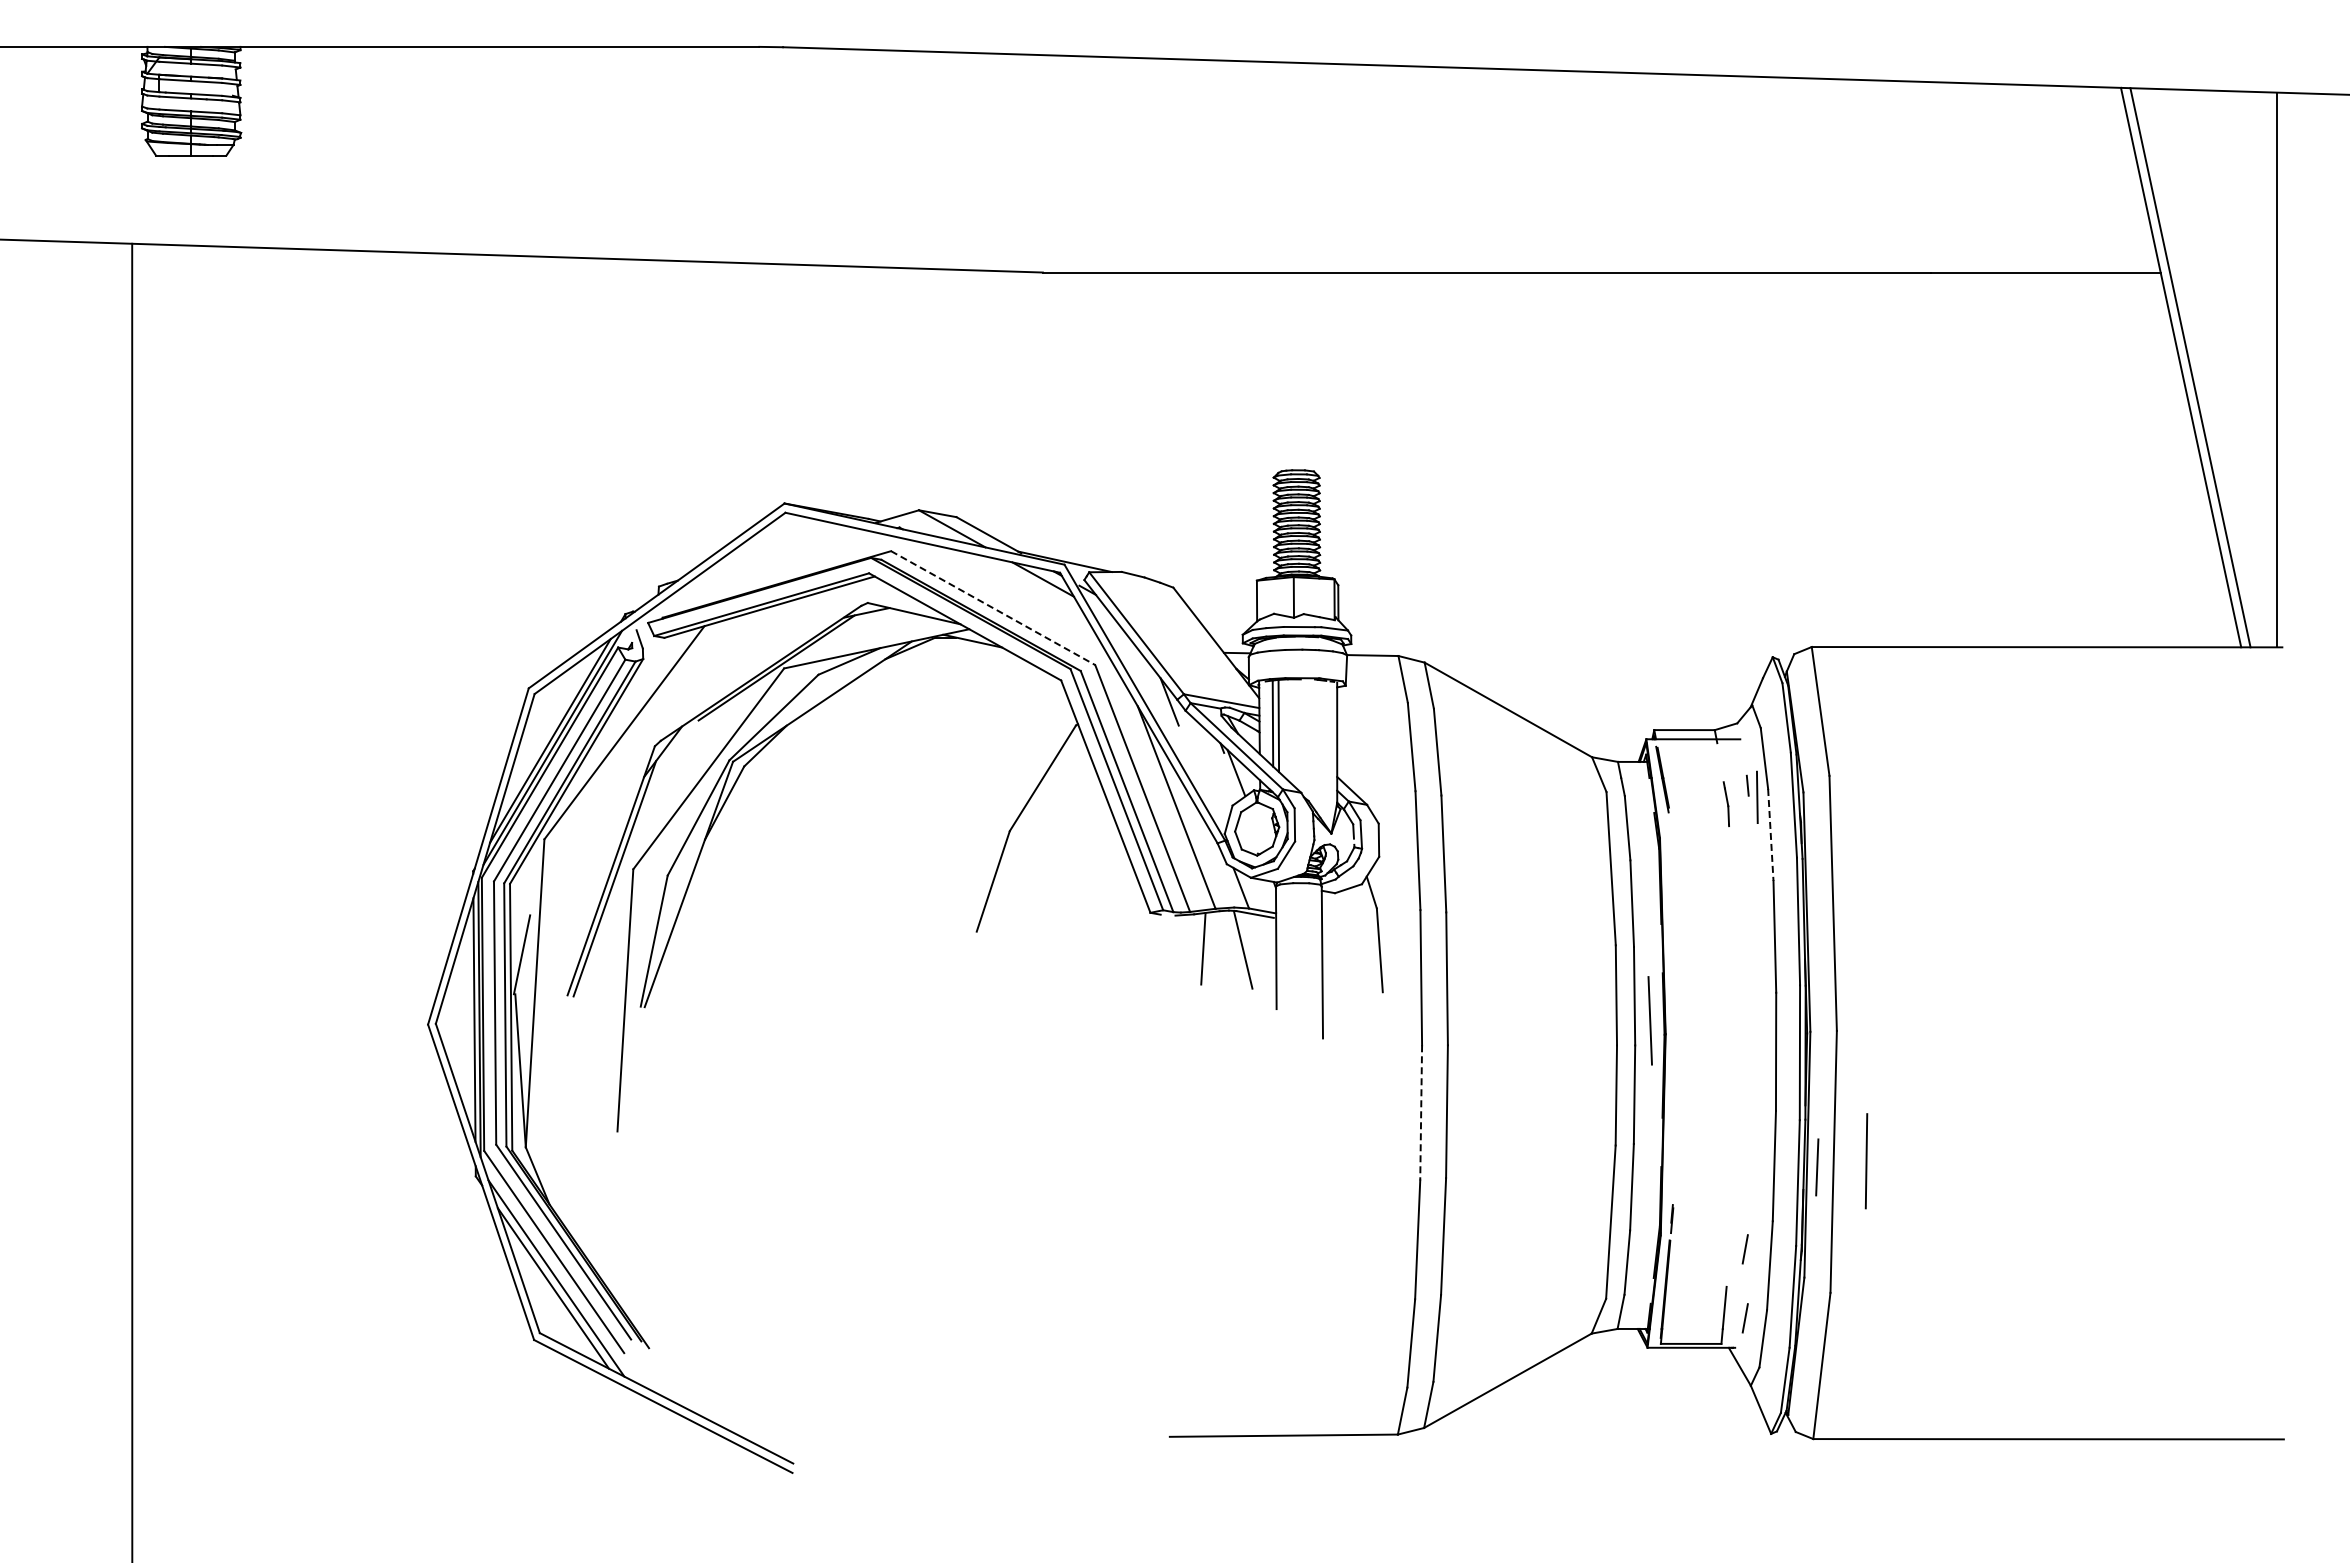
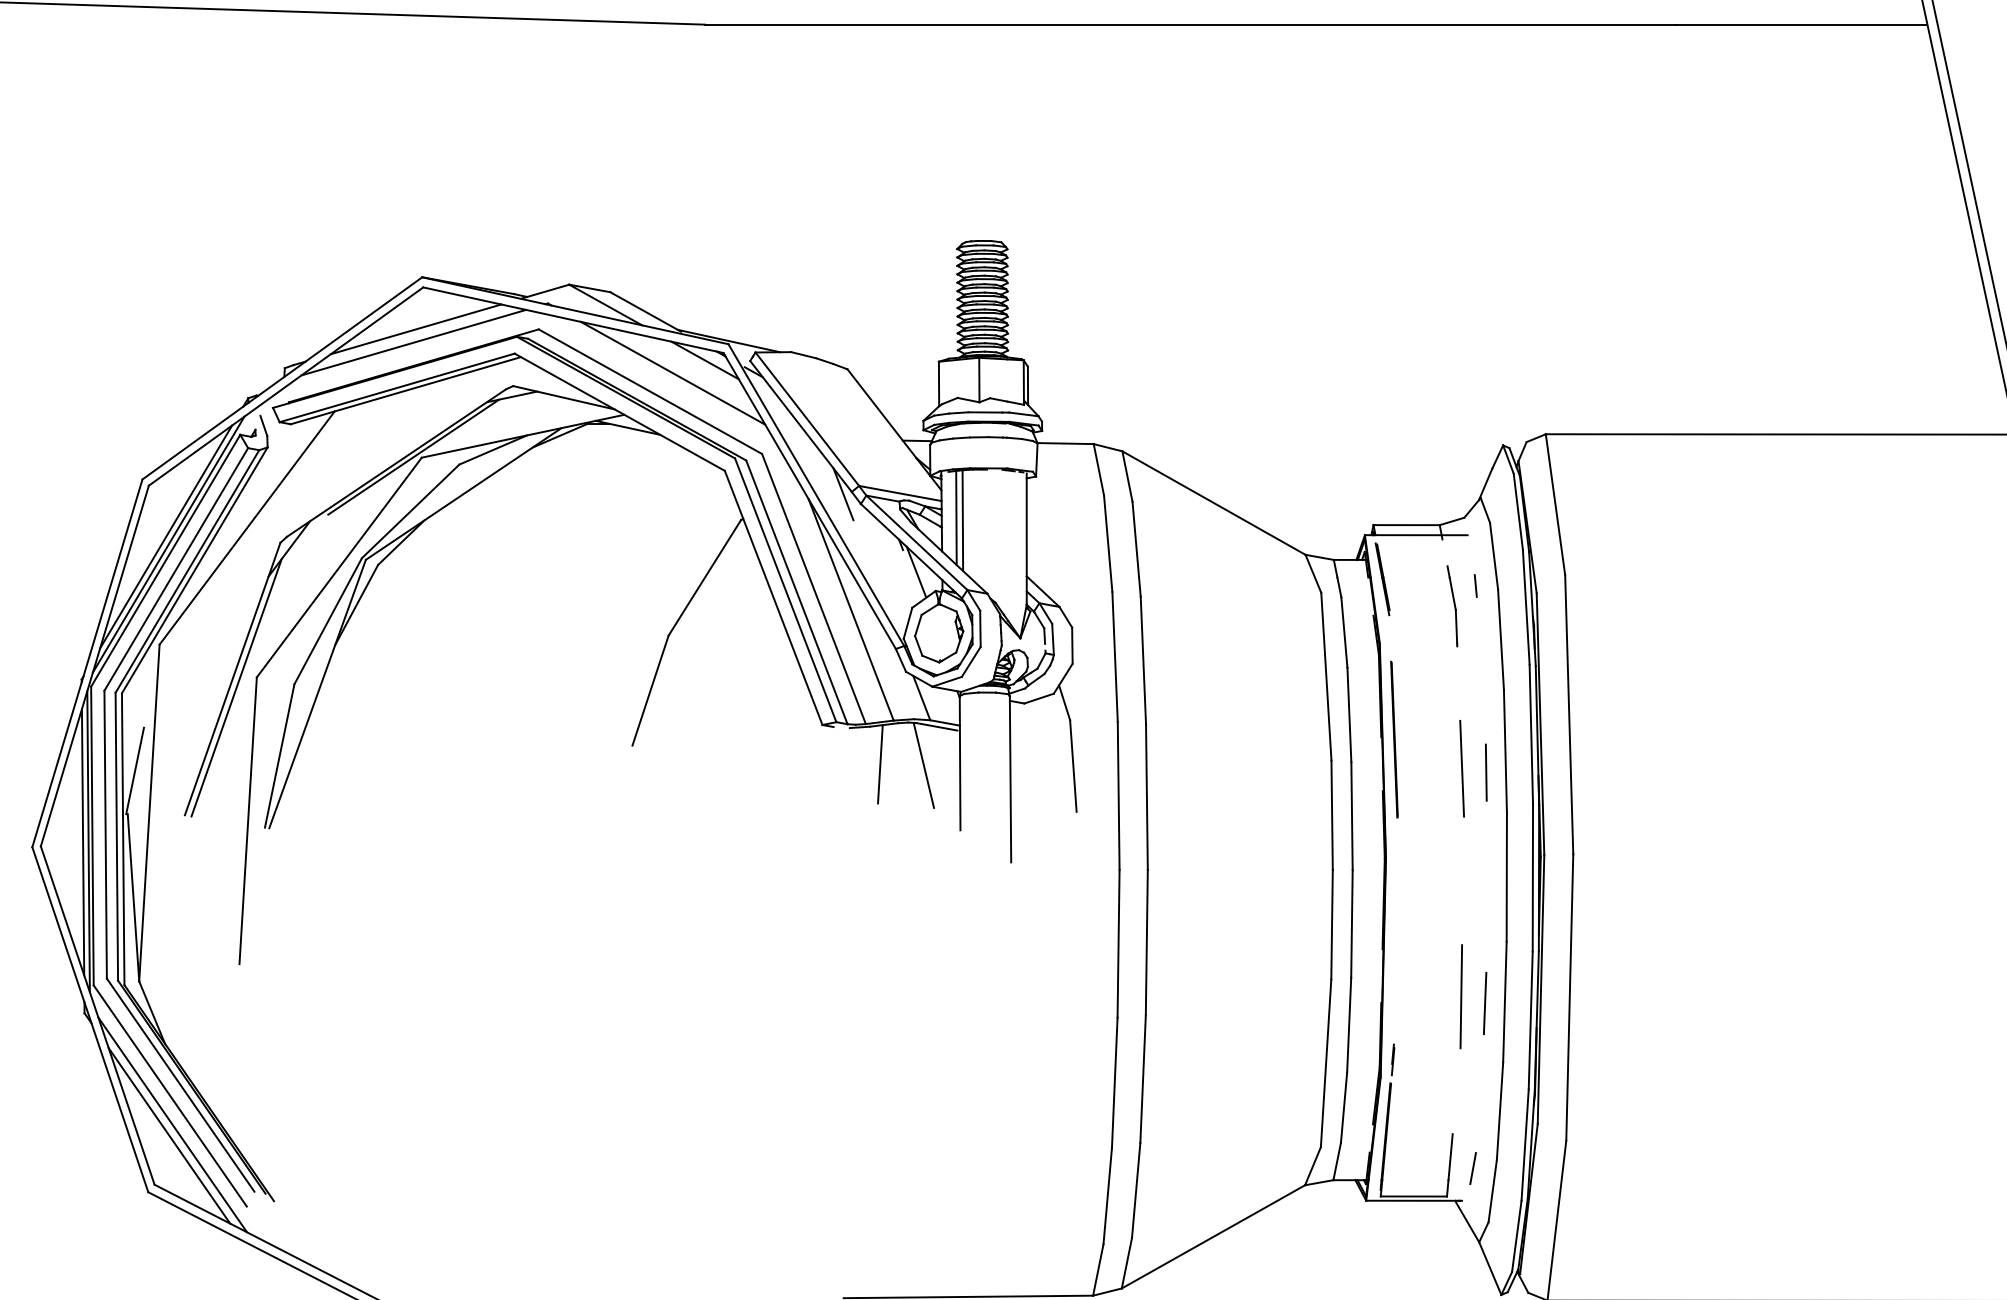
line: (778, 550) -> (415, 328), added
line: (776, 563) -> (413, 342), added
line: (1013, 591) -> (672, 373), added
line: (993, 608) -> (650, 392), dashed -> solid
line: (1757, 796) -> (1486, 771), moved
part: (1726, 803) -> (1452, 605), size x1.67
line: (1770, 835) -> (1500, 640), dashed -> solid
line: (1673, 926) -> (1394, 739), added
line: (1649, 1020) -> (1461, 768), moved
line: (1421, 1112) -> (1118, 943), dashed -> solid
line: (1866, 1161) -> (1461, 996), moved
line: (1817, 1167) -> (1485, 1003), moved
line: (1744, 1249) -> (1472, 1093), removed

